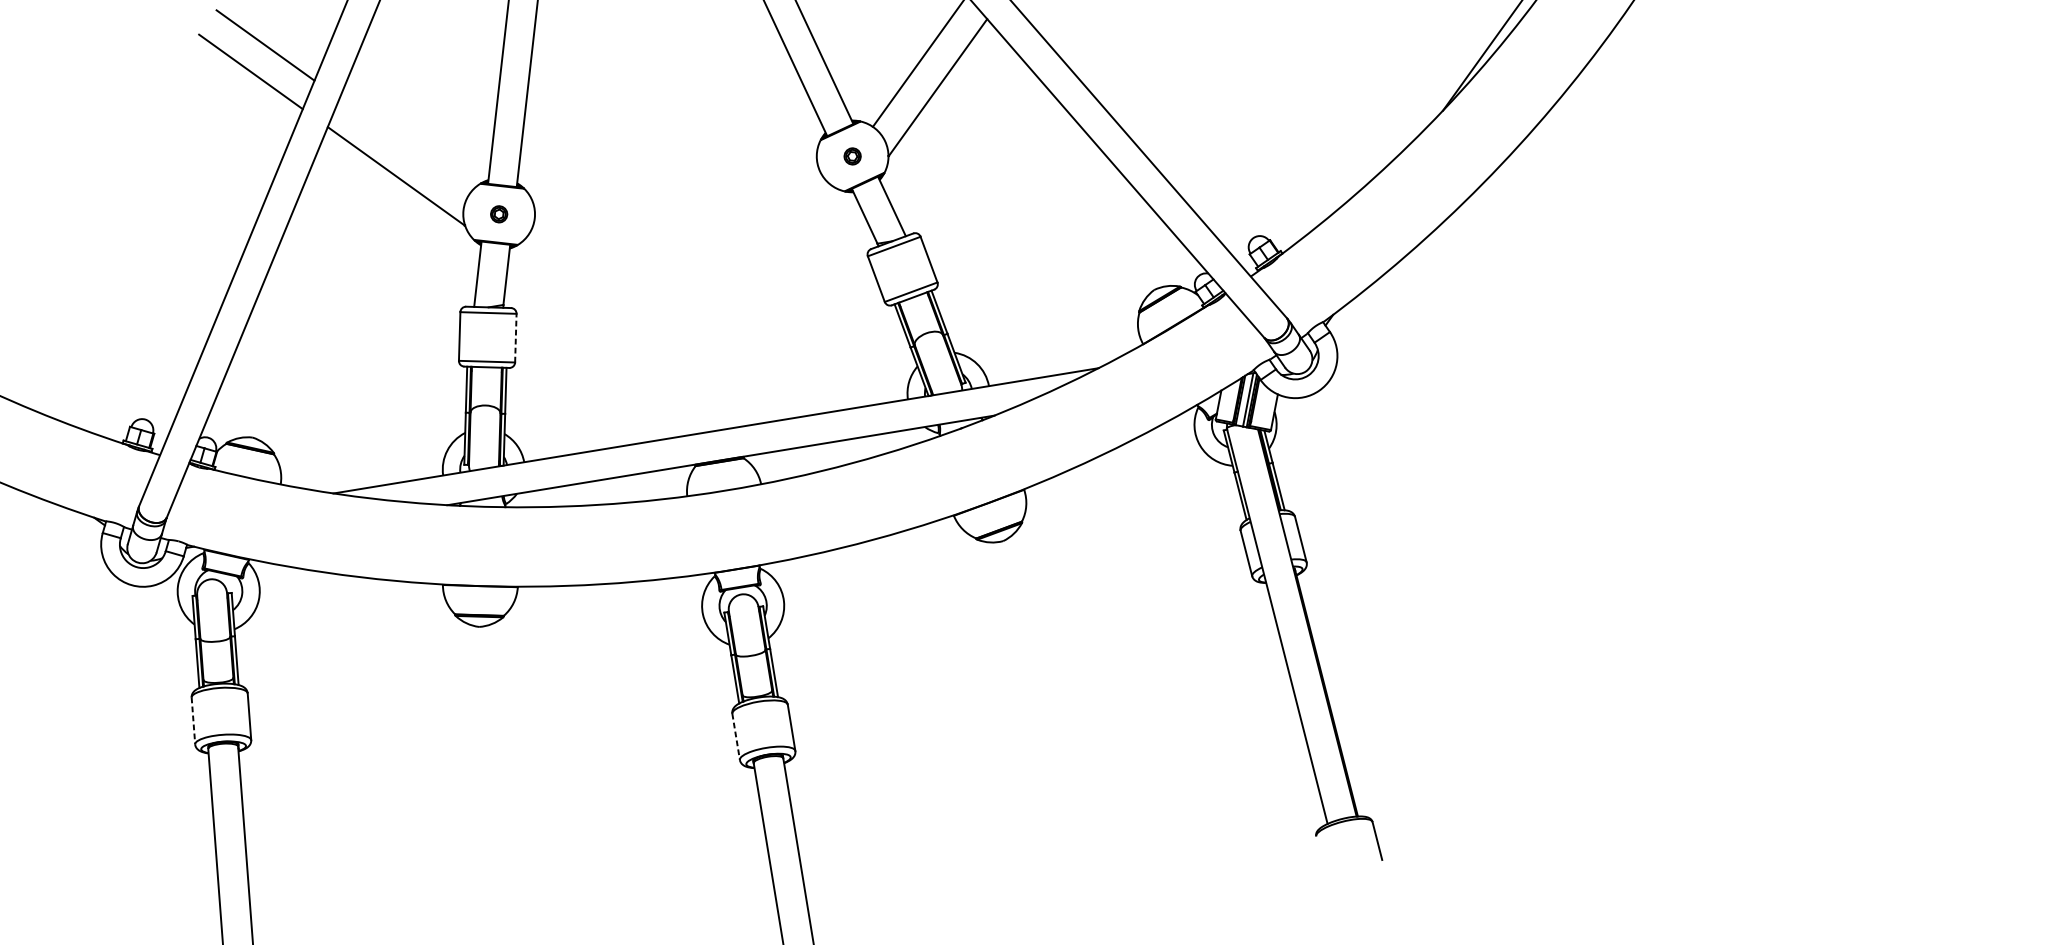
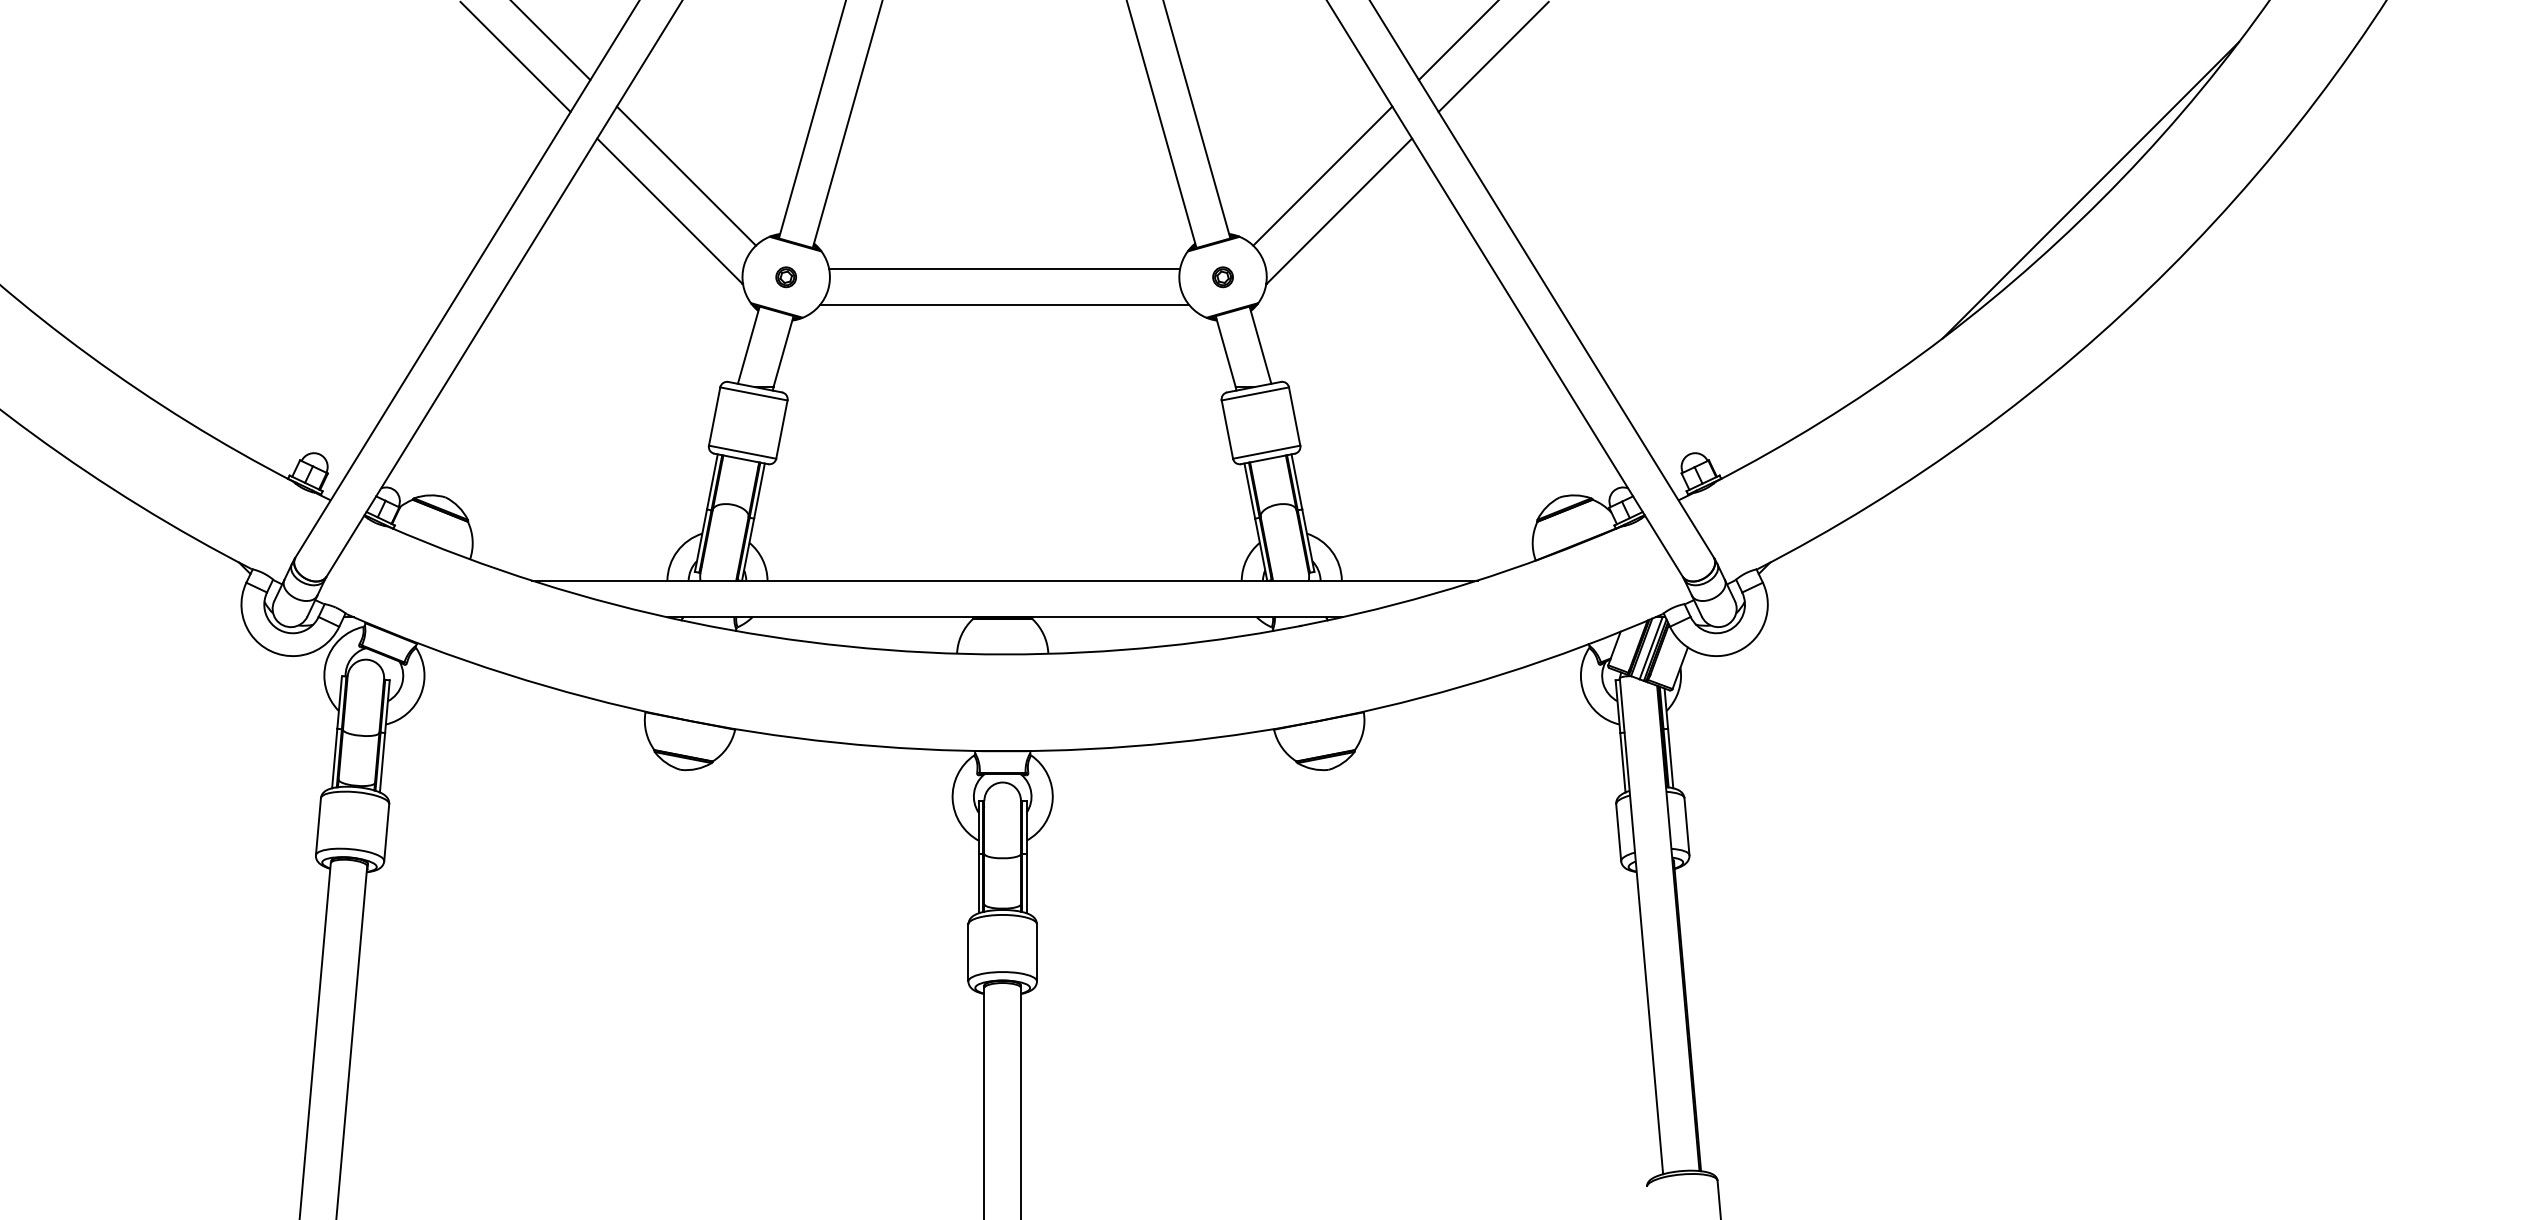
line: (404, 145) -> (686, 175), added
line: (674, 178) -> (1004, 268), added
line: (679, 208) -> (1004, 305), added
line: (515, 338) -> (781, 429), dashed -> solid
line: (193, 720) -> (318, 826), dashed -> solid
line: (736, 736) -> (968, 952), dashed -> solid

